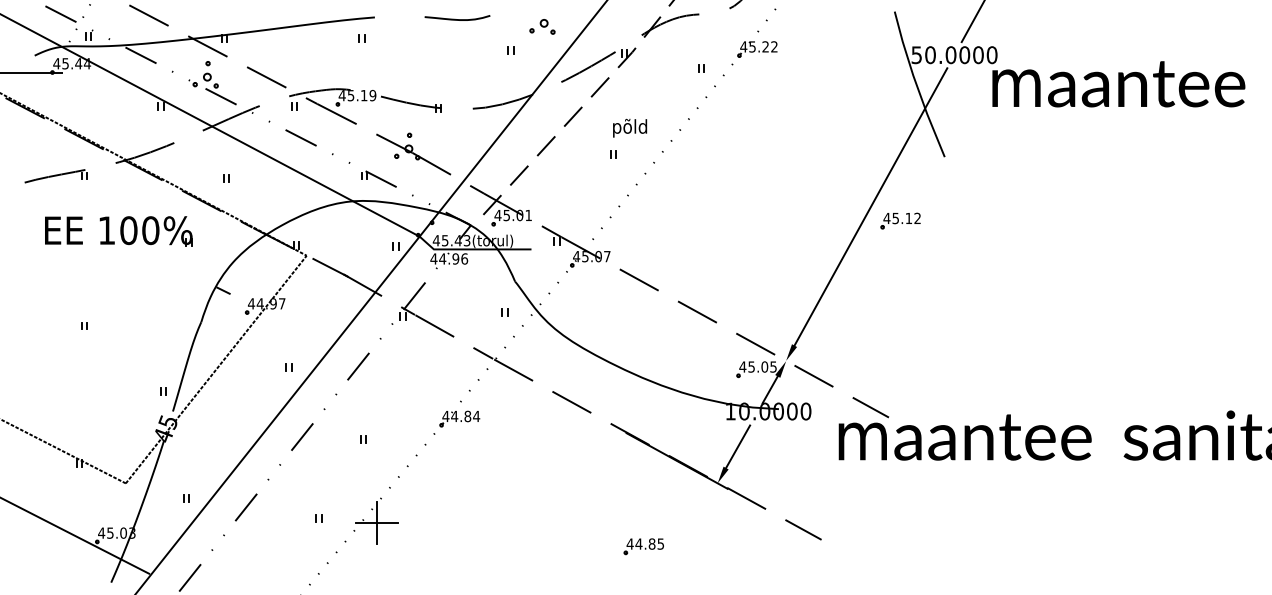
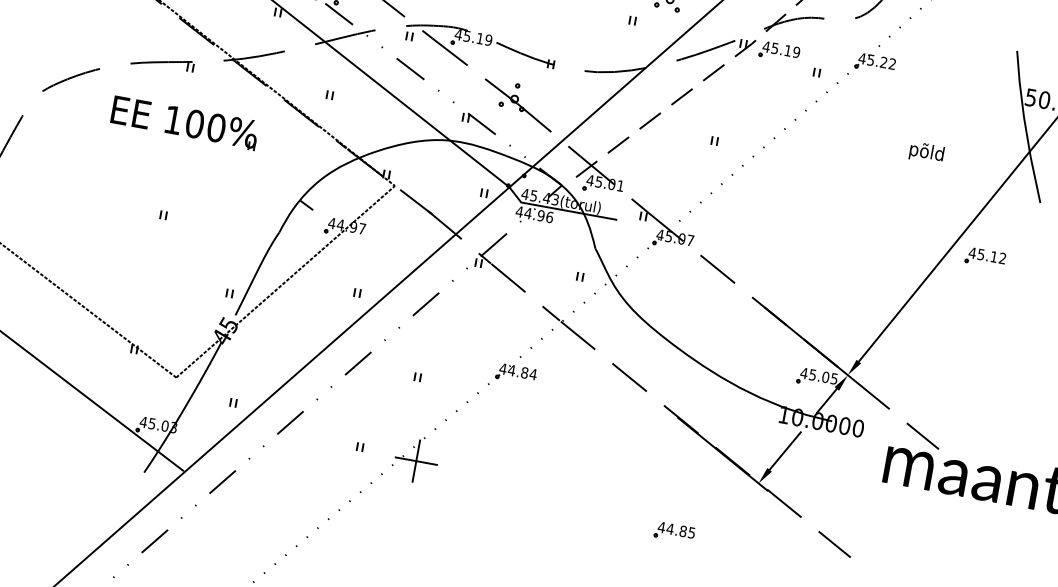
part: (660, 54) -> (779, 51), added
text: (630, 127) -> (927, 152), moved
part: (118, 231) -> (184, 123), moved
line: (742, 337) -> (809, 344), added

